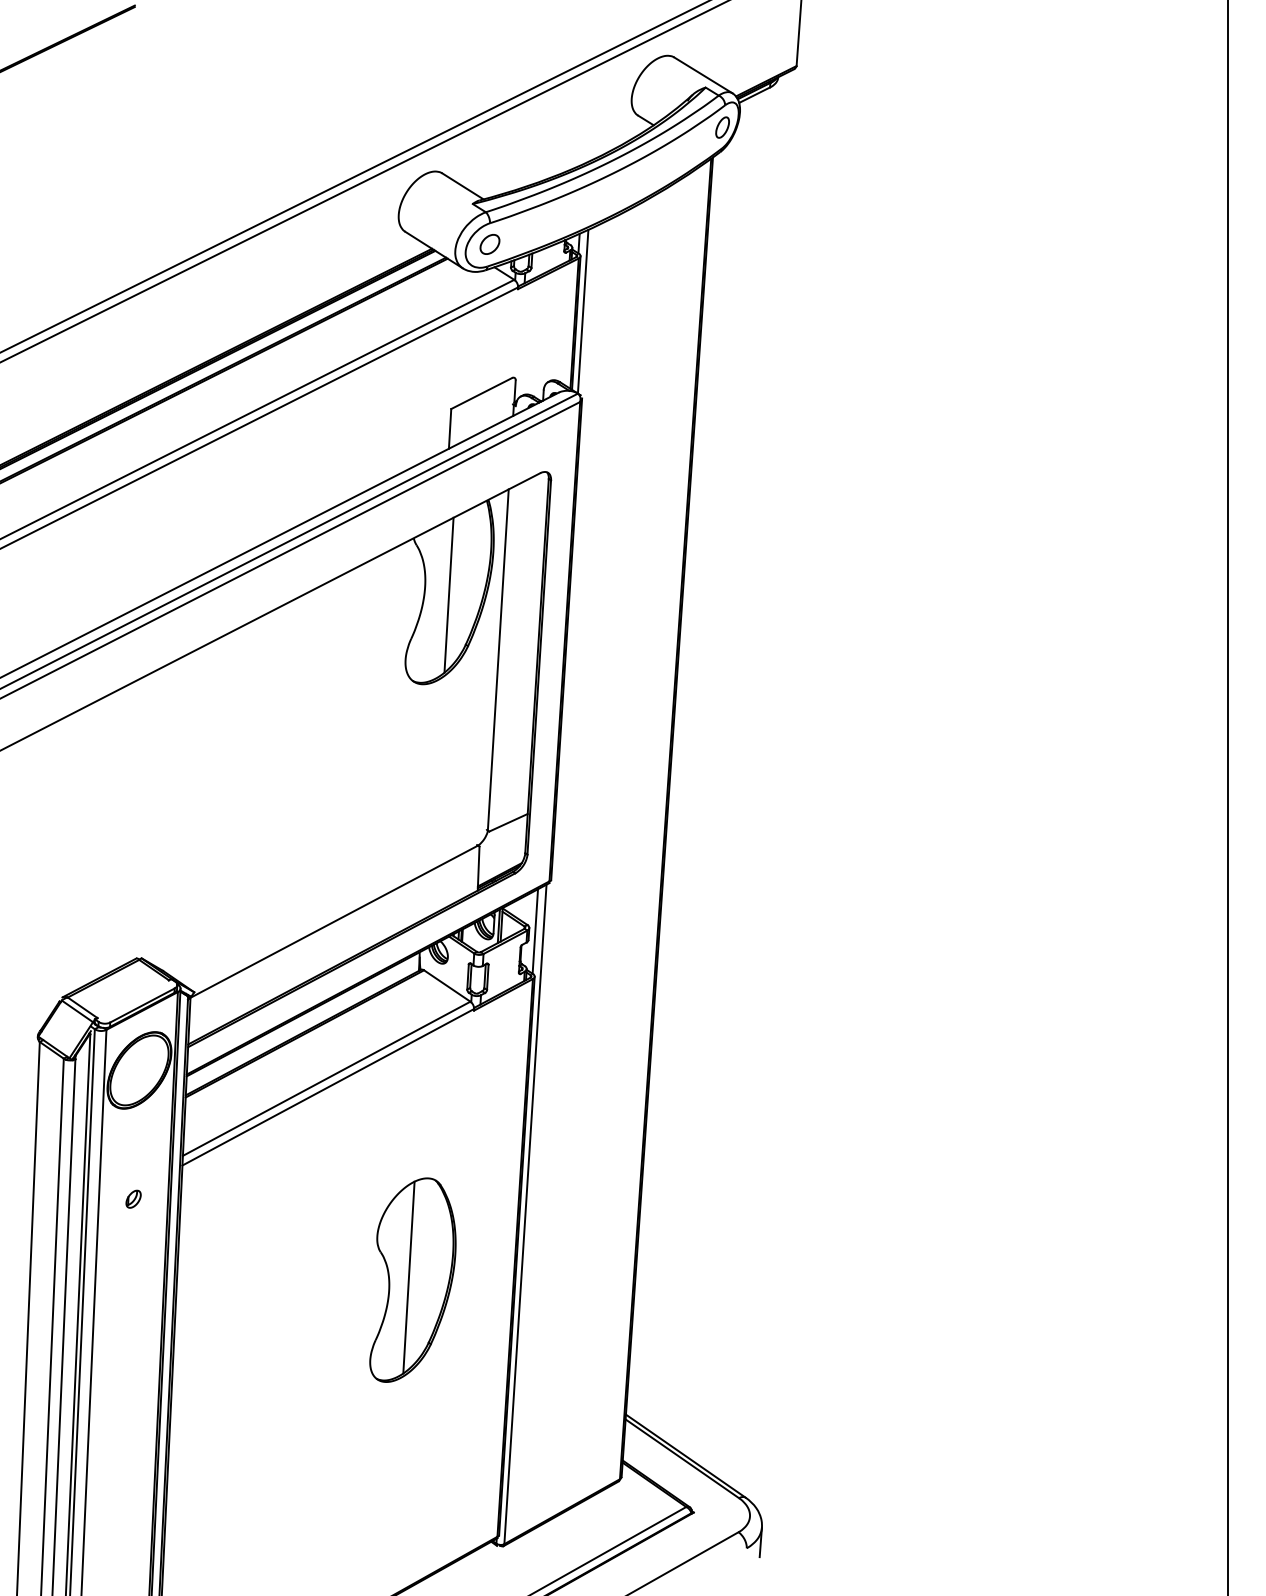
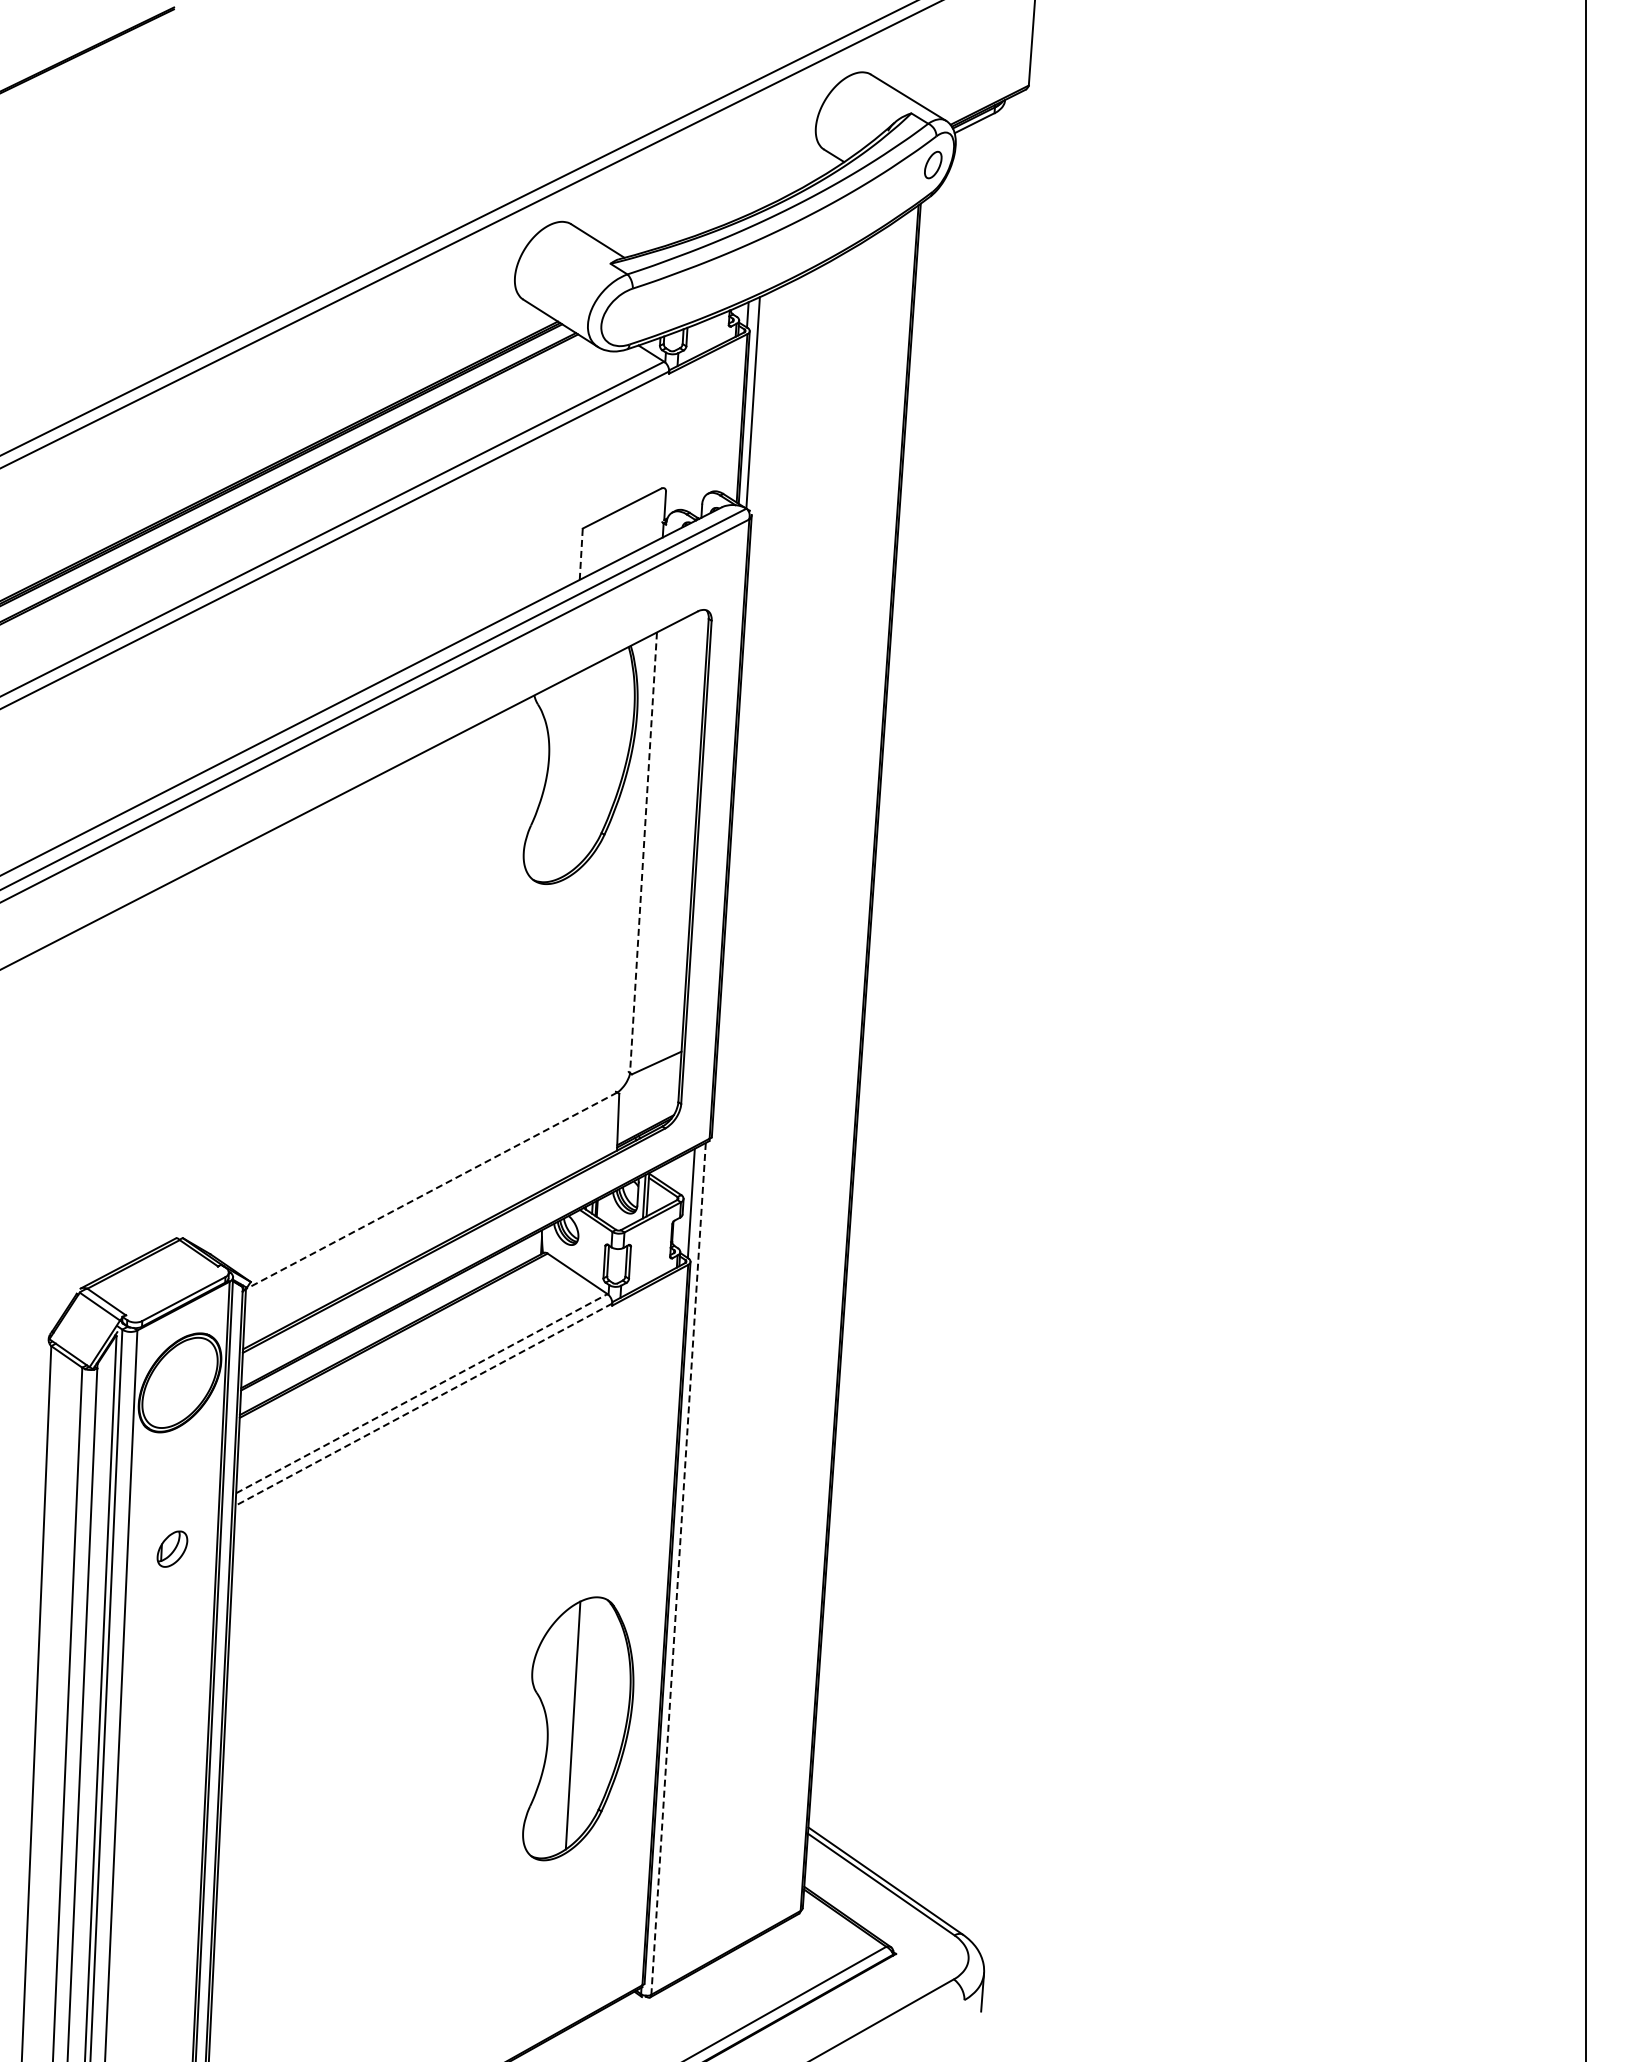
part: (489, 244) -> (632, 315), removed
line: (450, 429) -> (581, 554), solid -> dashed
line: (448, 595) -> (579, 769), removed
line: (498, 659) -> (643, 852), solid -> dashed
line: (334, 922) -> (431, 1191), solid -> dashed
line: (326, 1078) -> (421, 1393), solid -> dashed
line: (327, 1087) -> (423, 1404), solid -> dashed
part: (133, 1199) -> (172, 1549), size x1.6
line: (525, 1214) -> (678, 1568), solid -> dashed
part: (413, 1279) -> (578, 1728), moved

